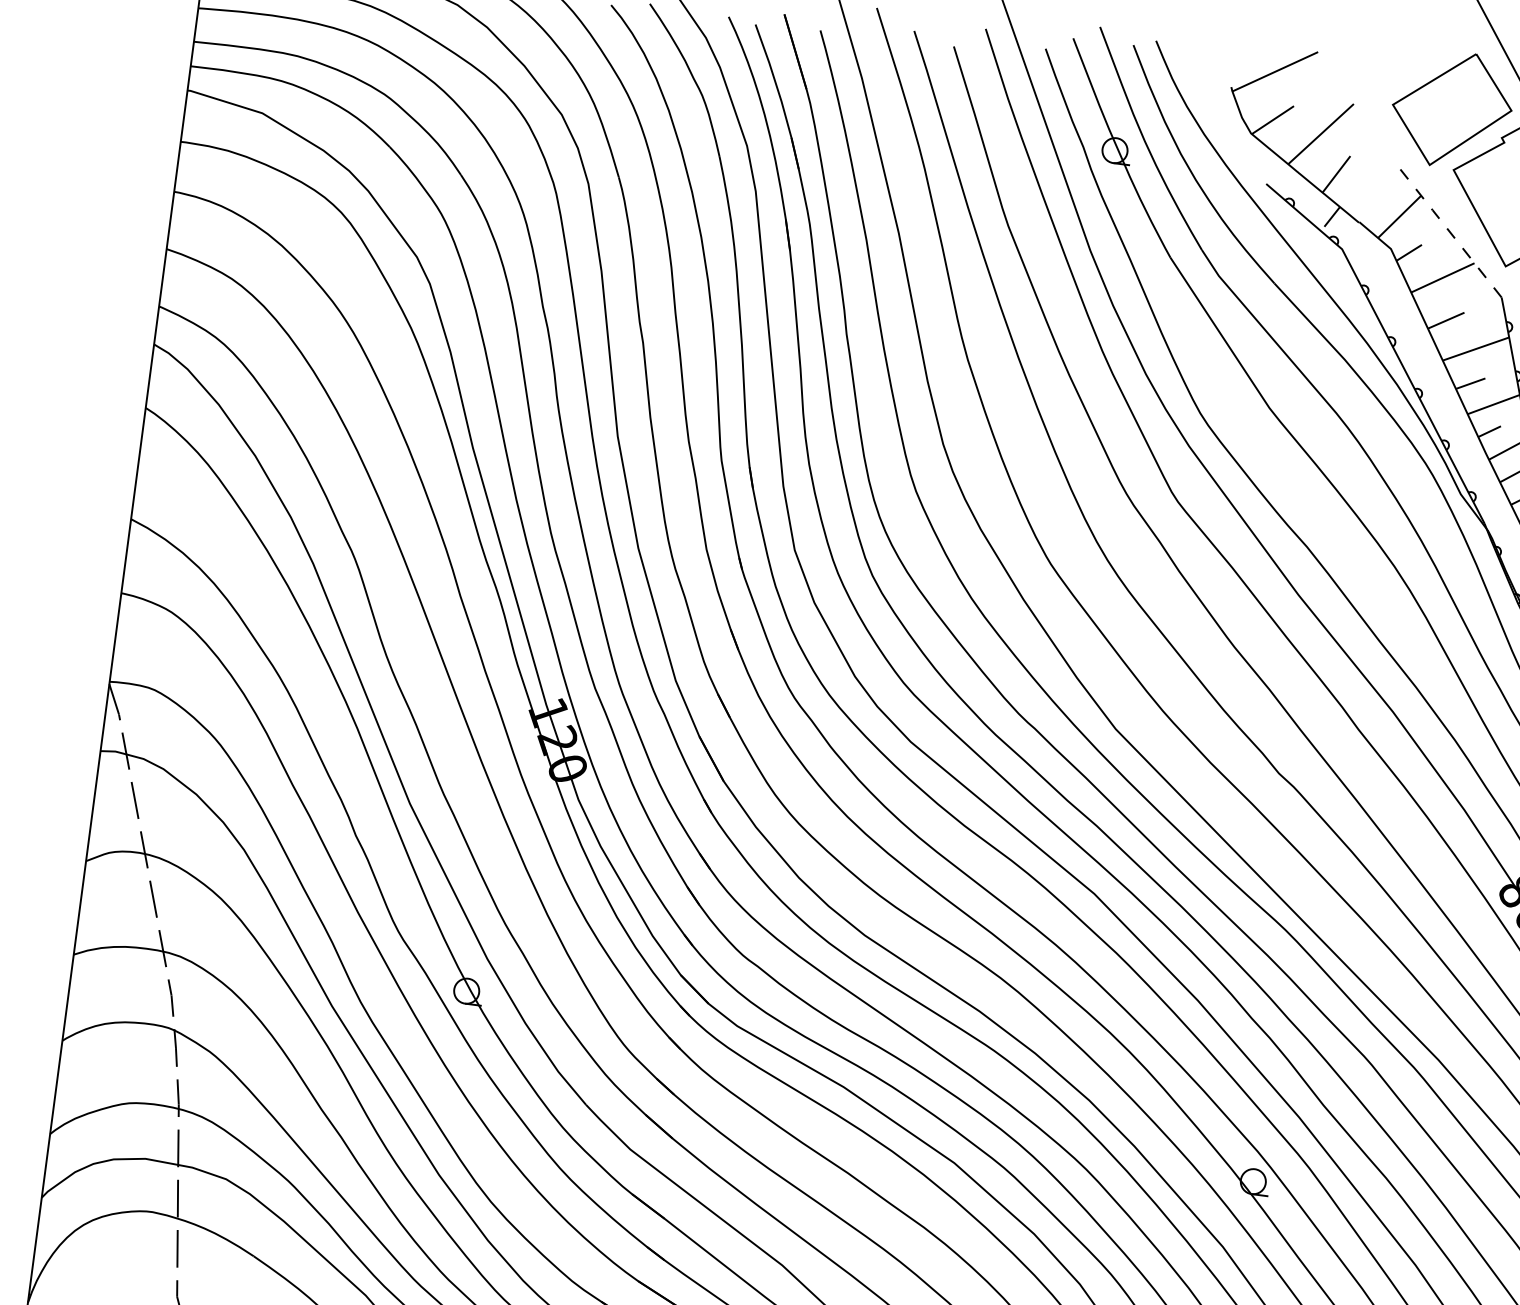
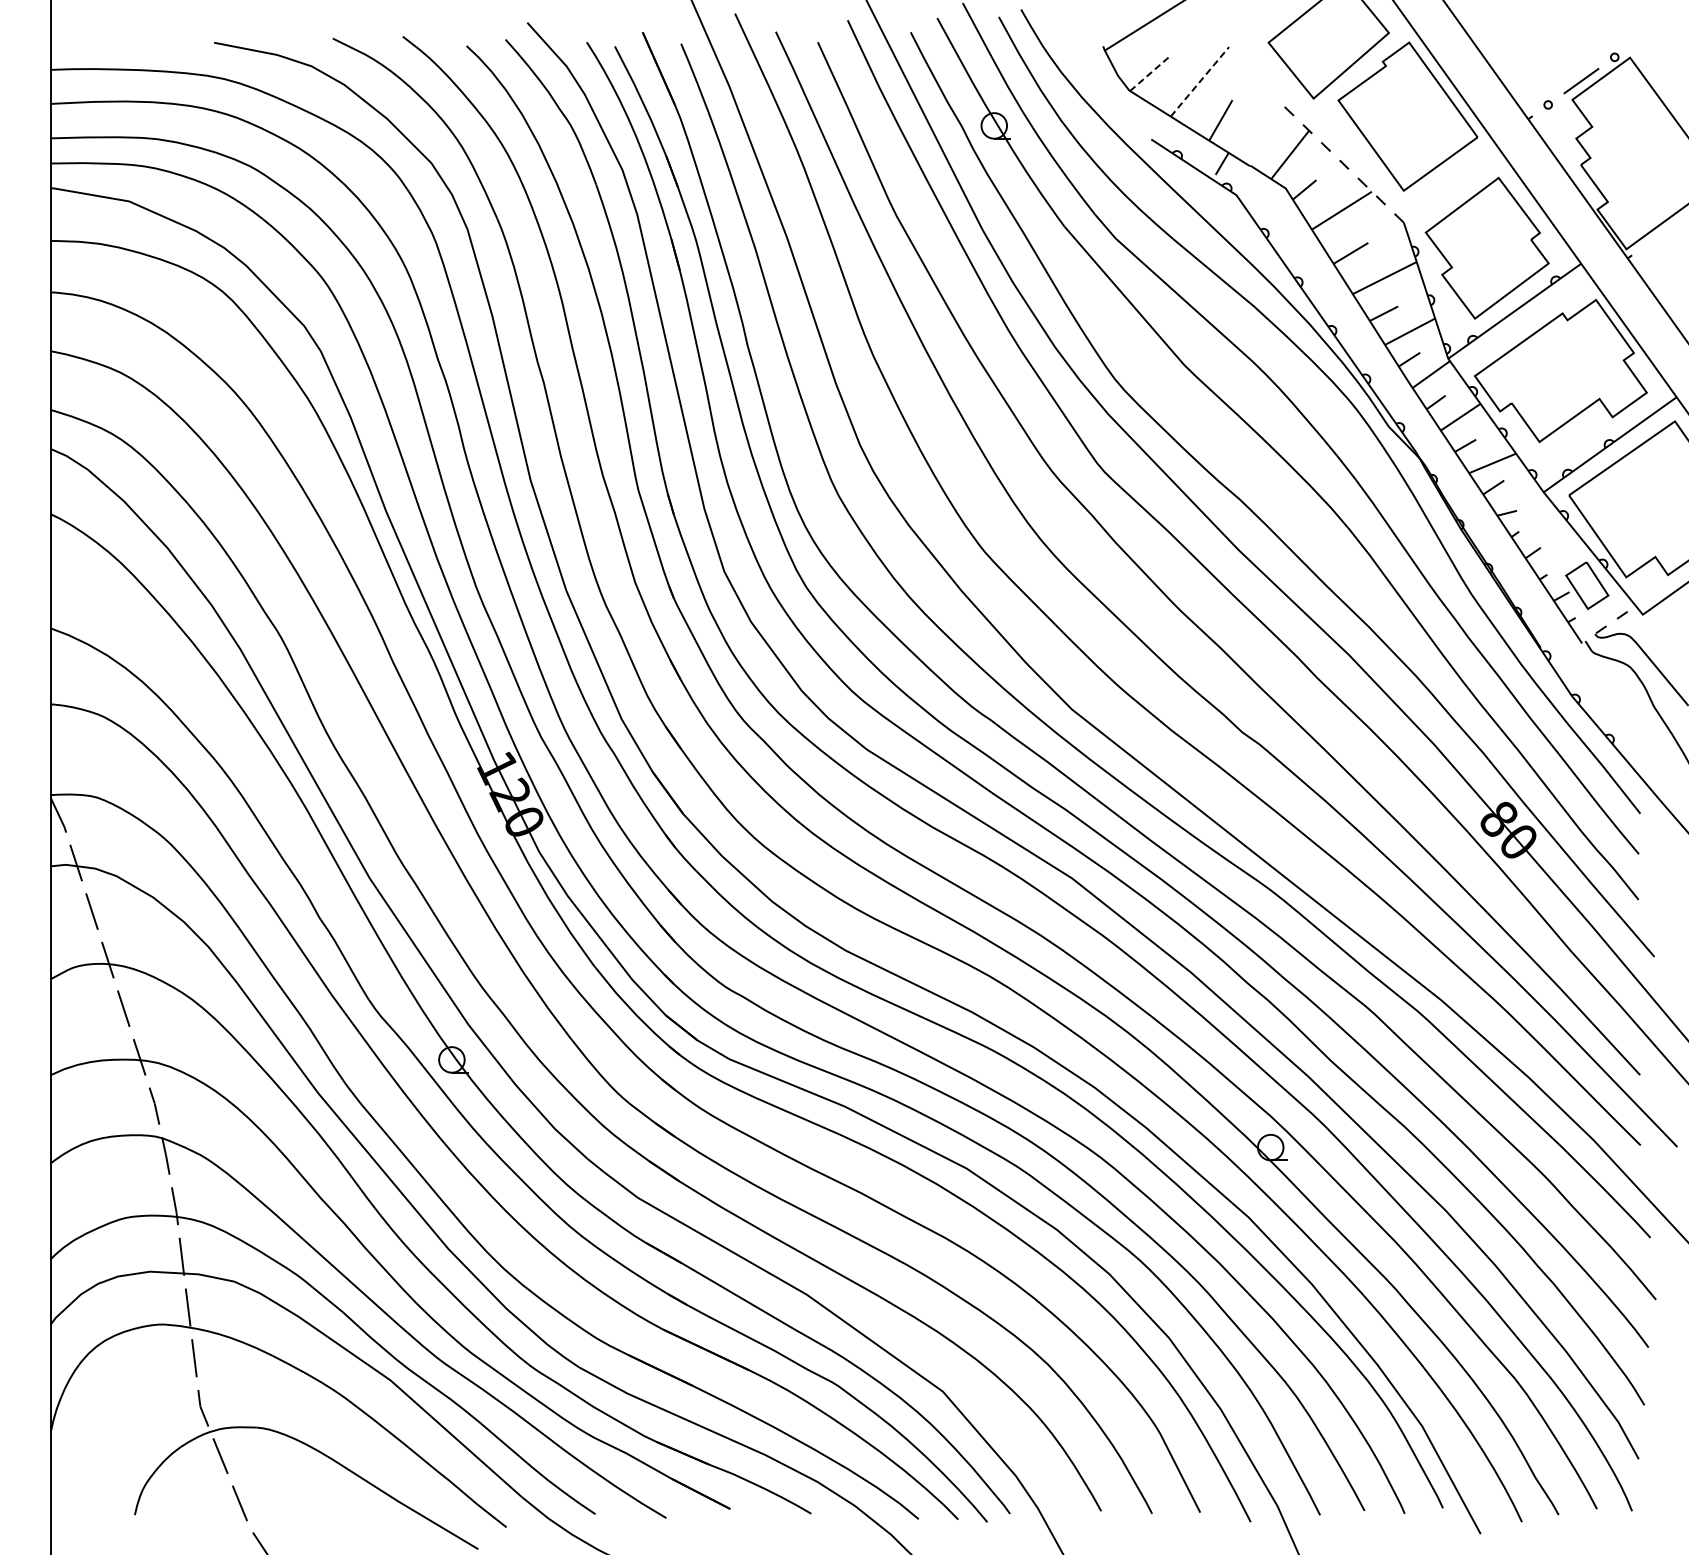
line: (1272, 120) -> (1149, 74), solid -> dashed
line: (1321, 133) -> (1200, 81), solid -> dashed

